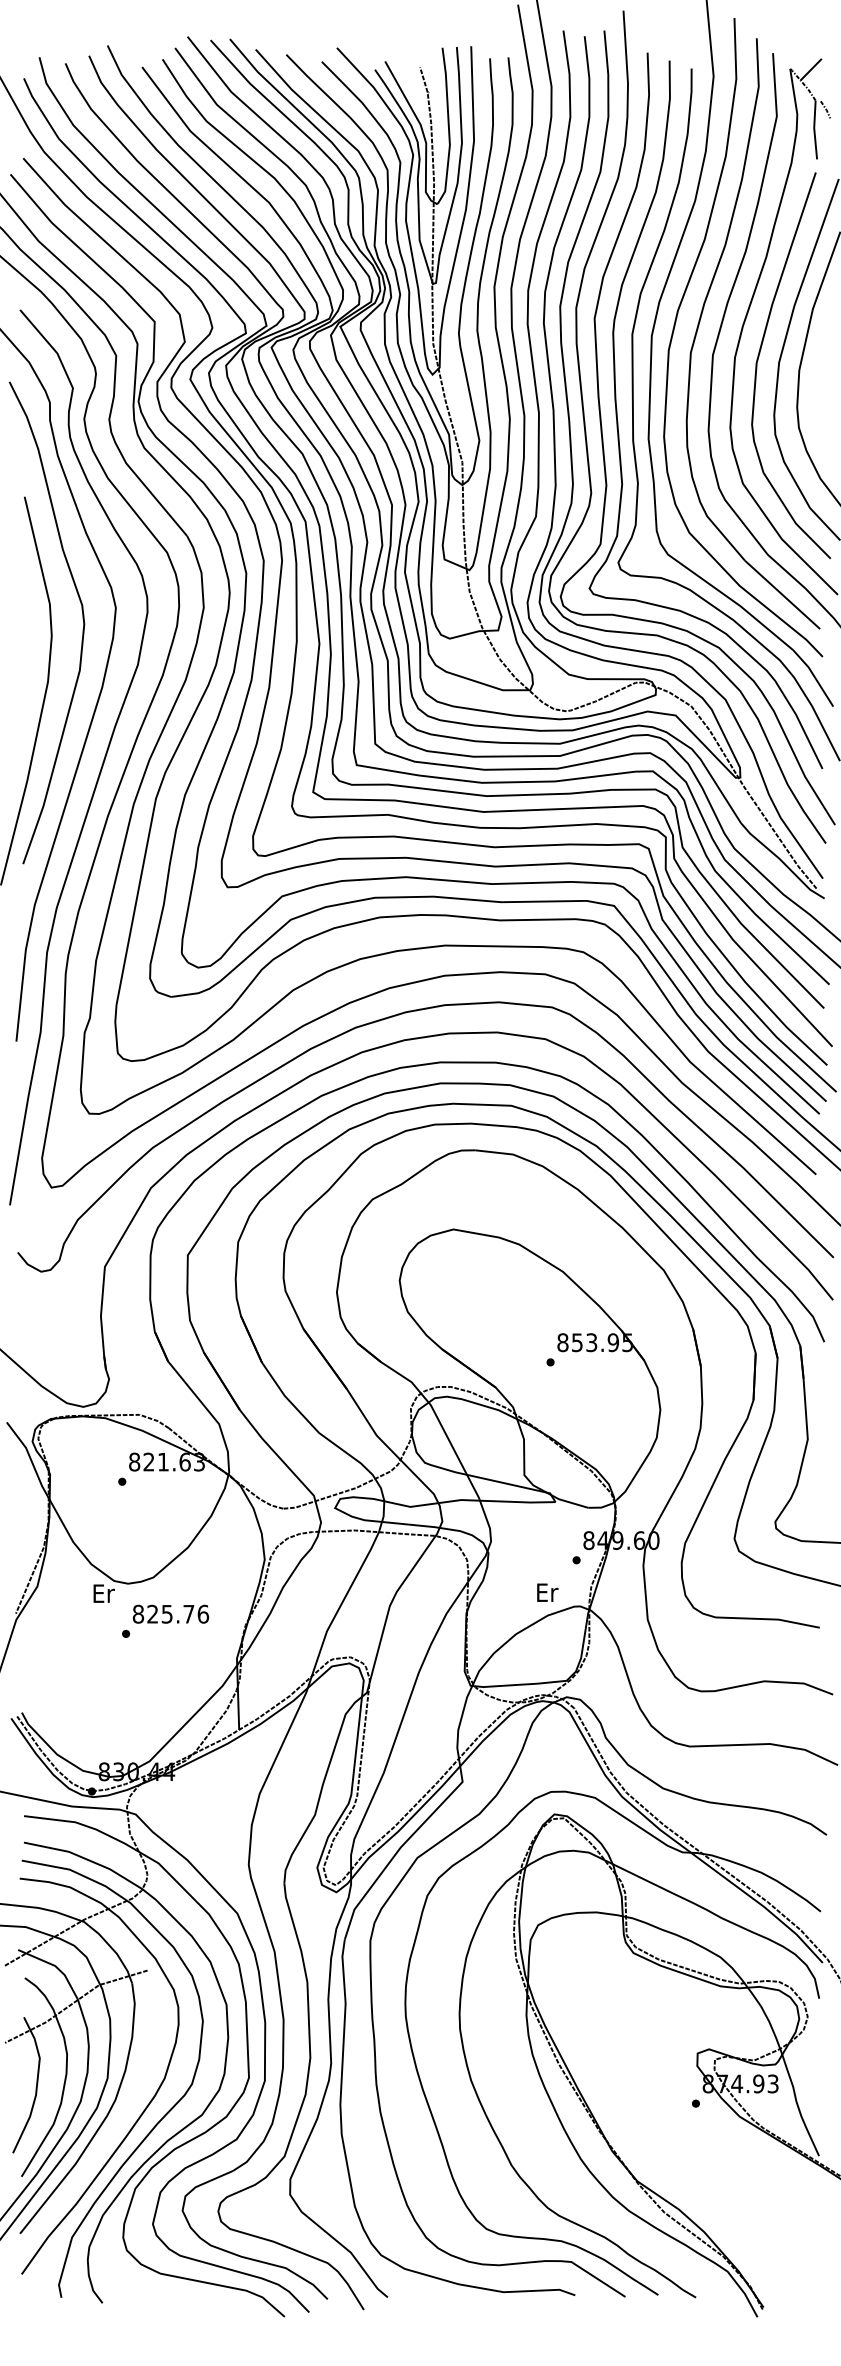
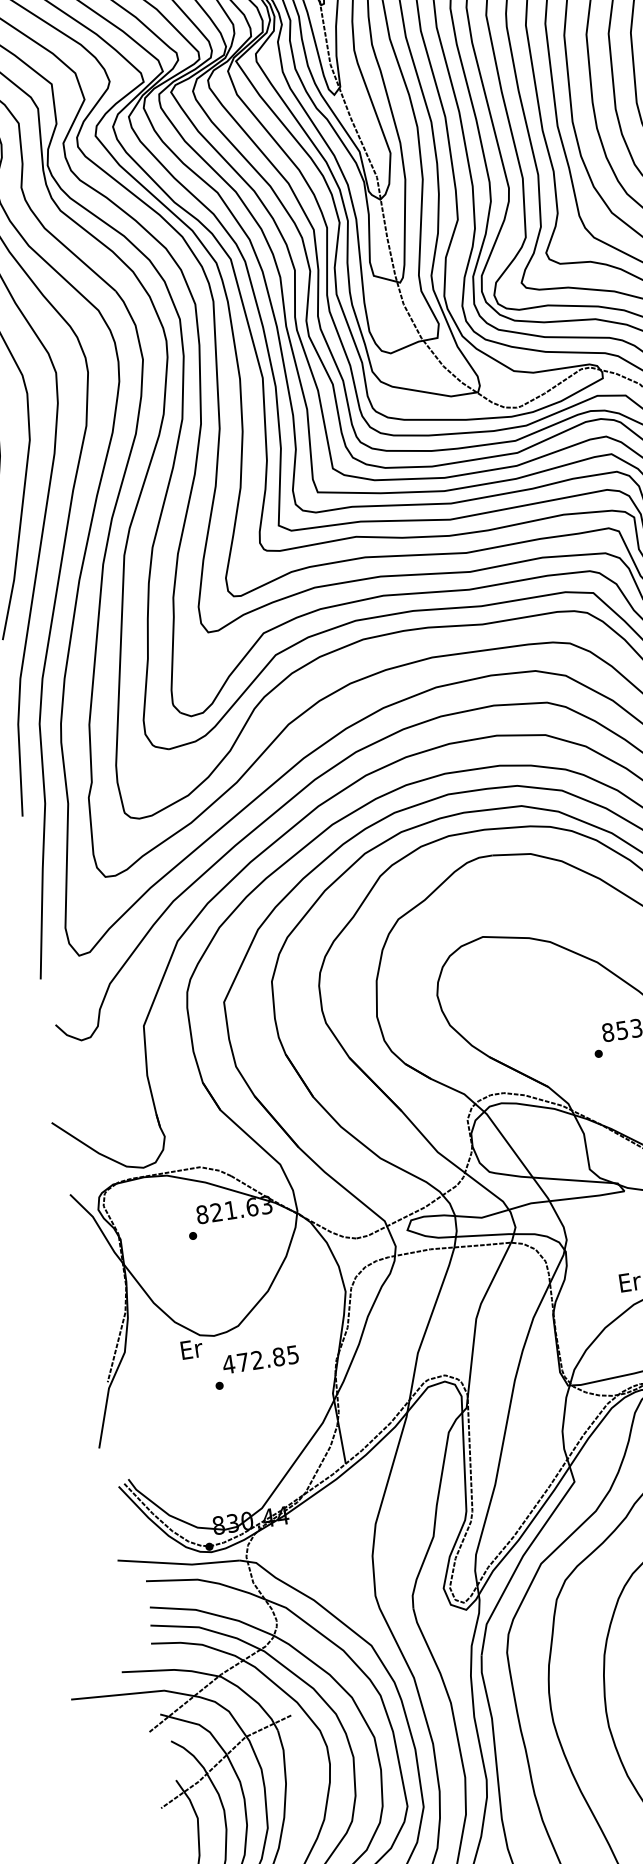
text: (170, 1613) -> (260, 1359), 825.76 -> 472.85

